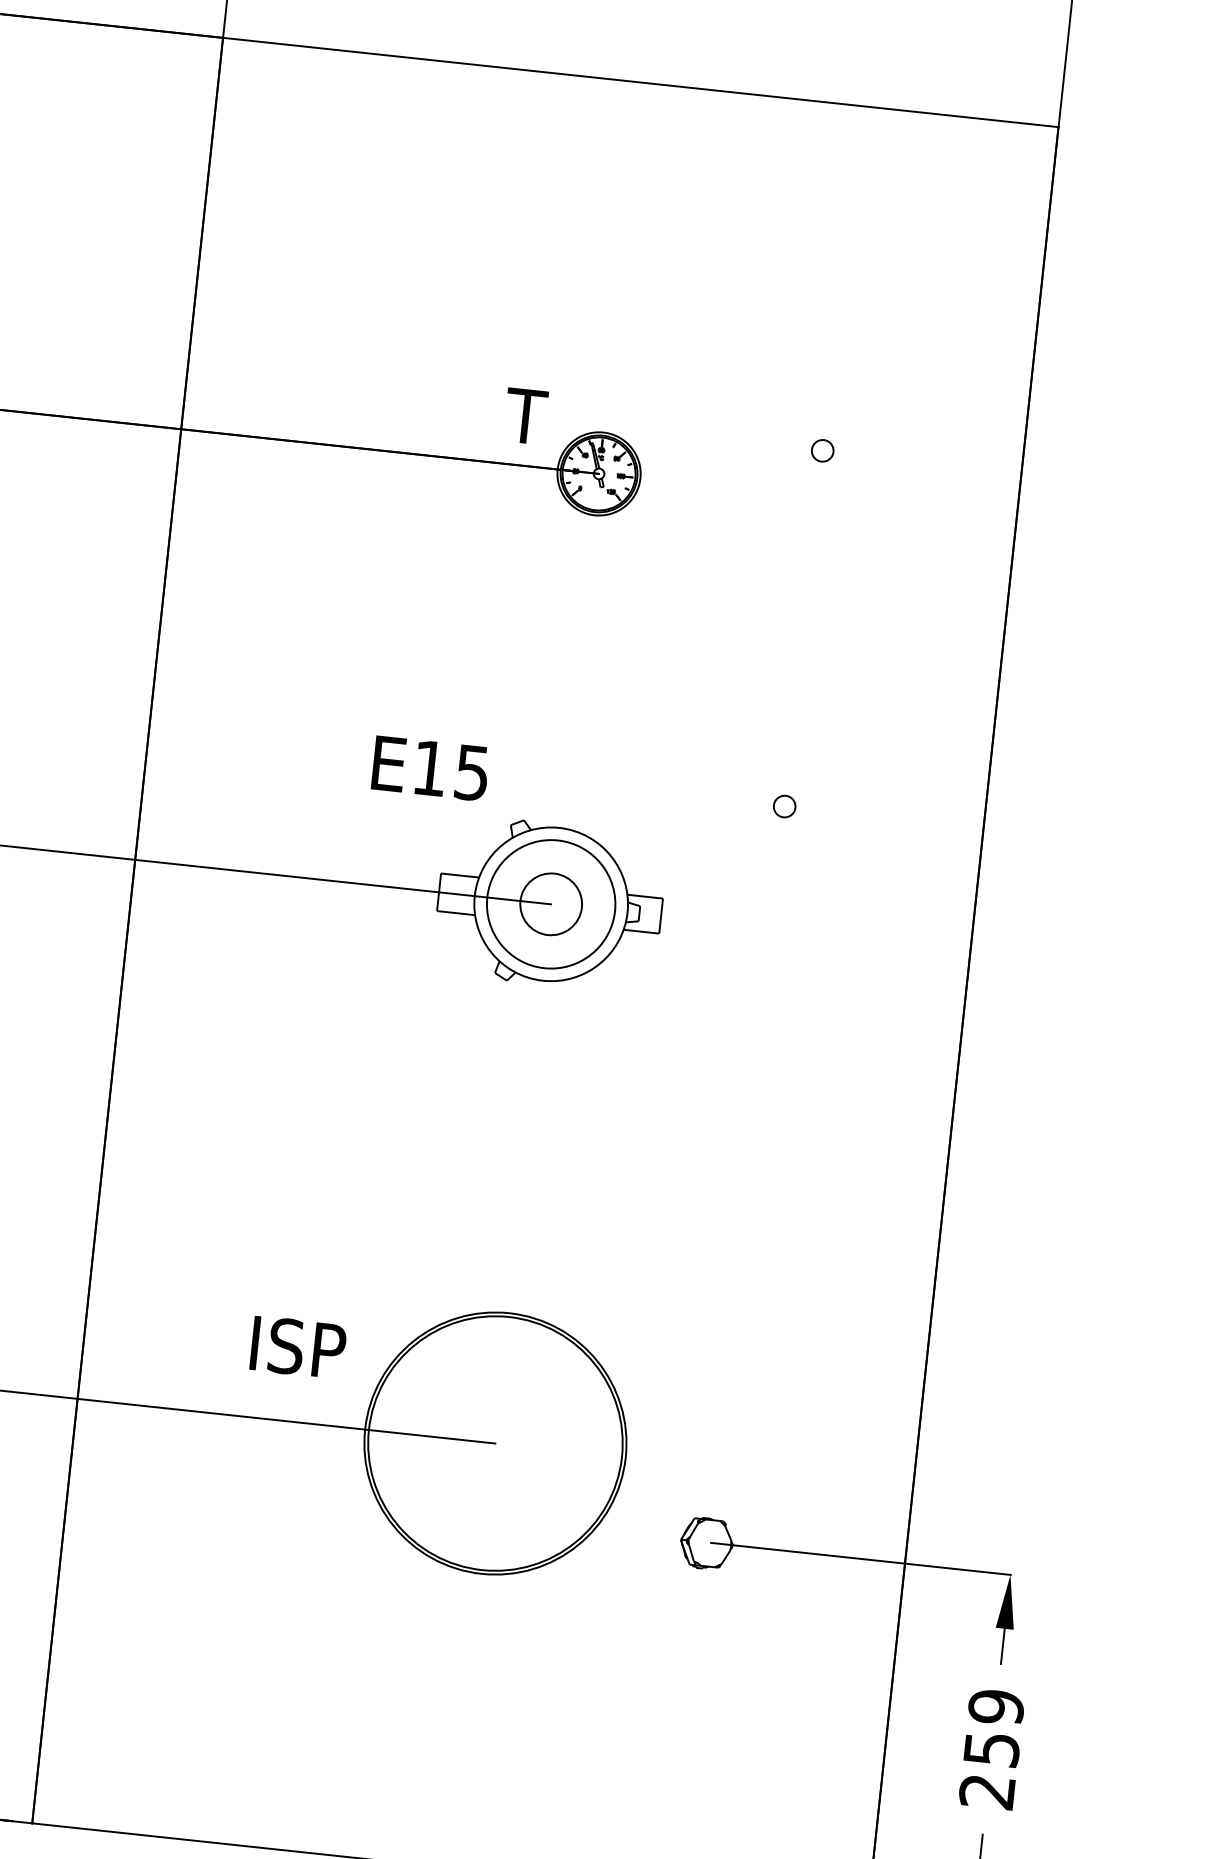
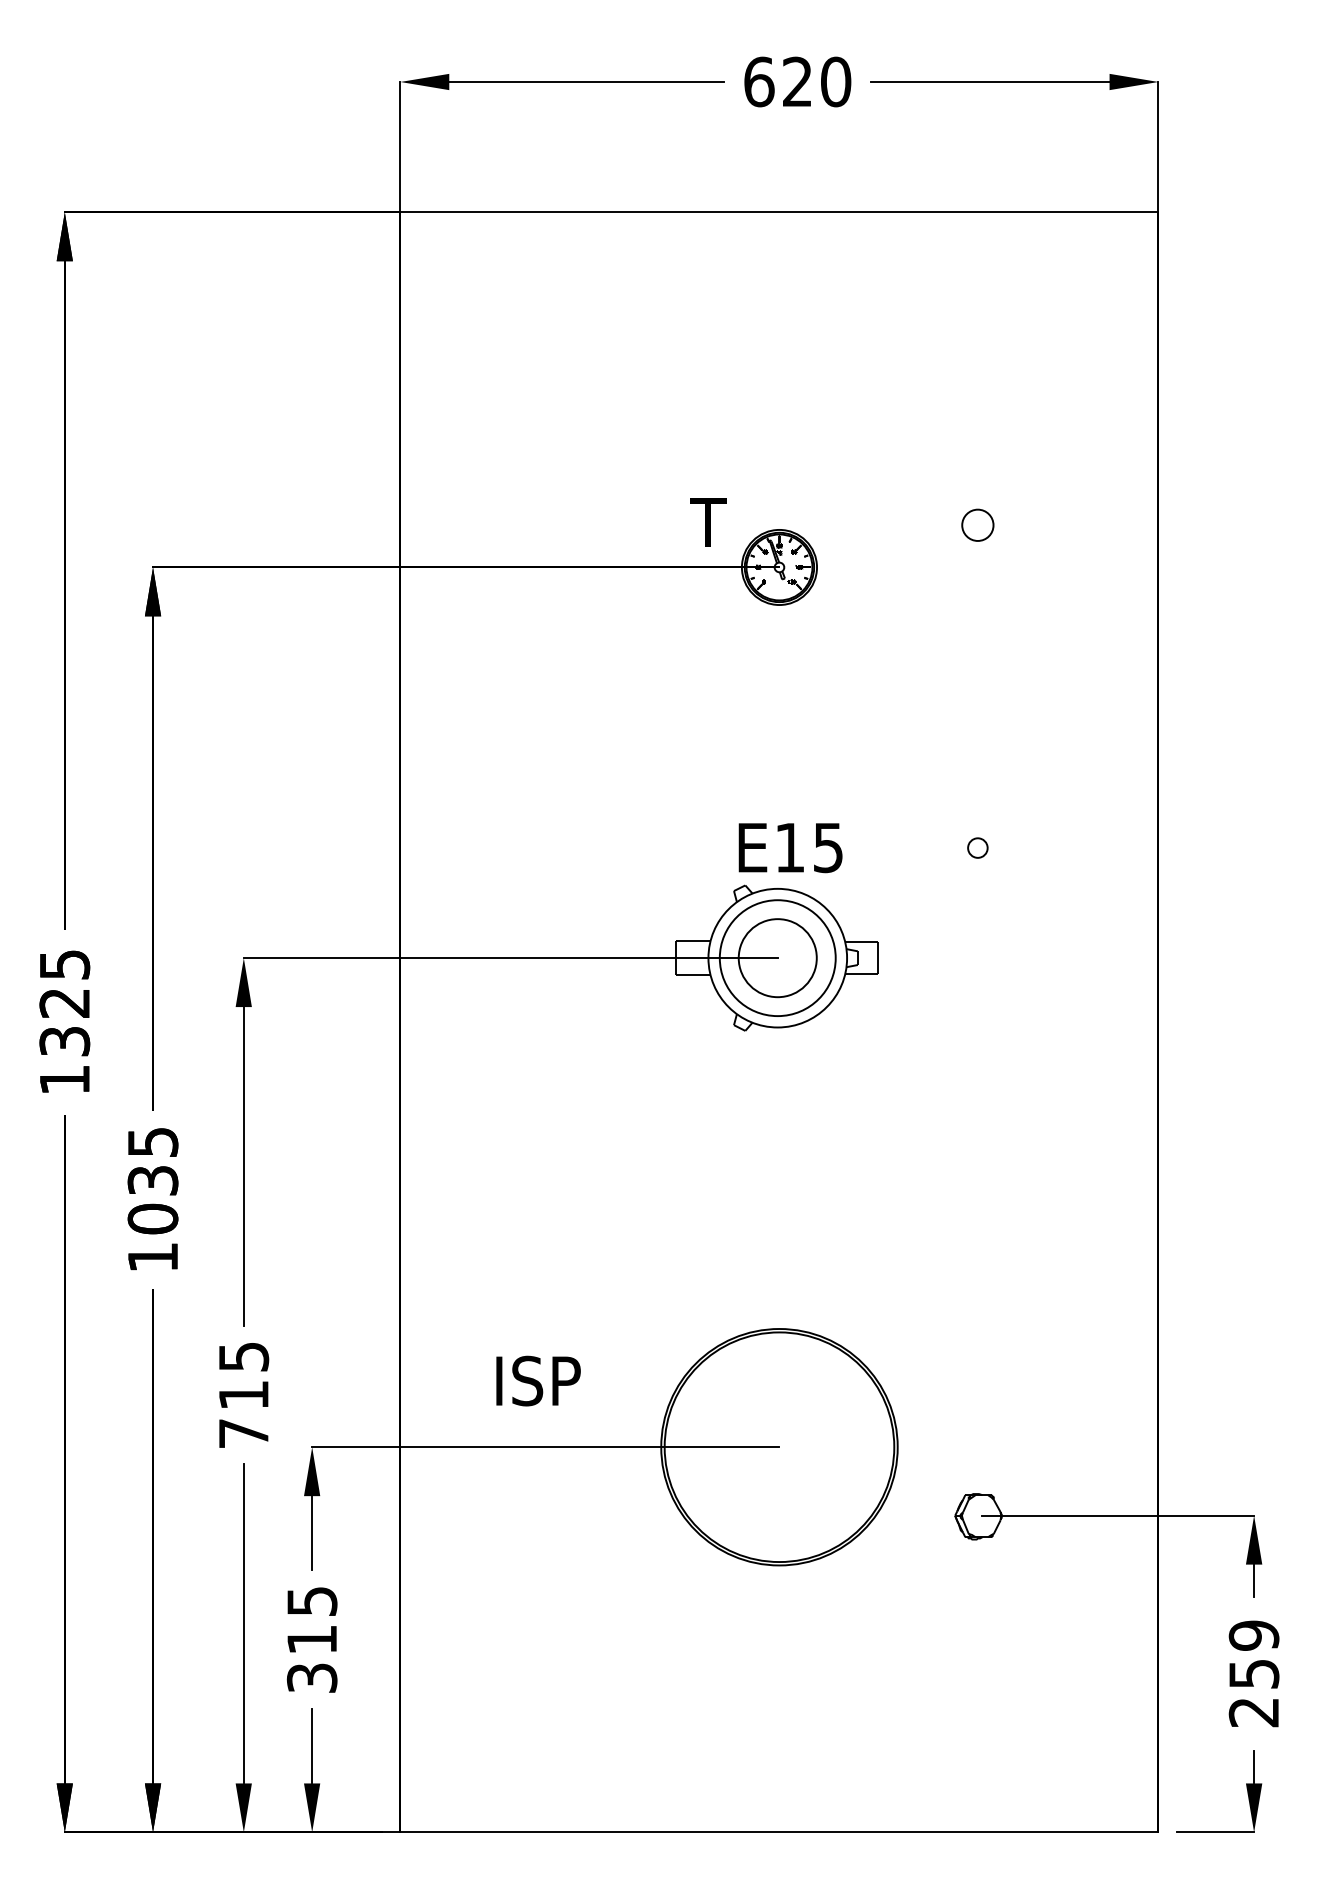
circle: (822, 451) -> (977, 525), size x1.6
text: (430, 769) -> (790, 848), moved
circle: (550, 904) -> (777, 958), size x1.4
text: (298, 1346) -> (538, 1380), moved

